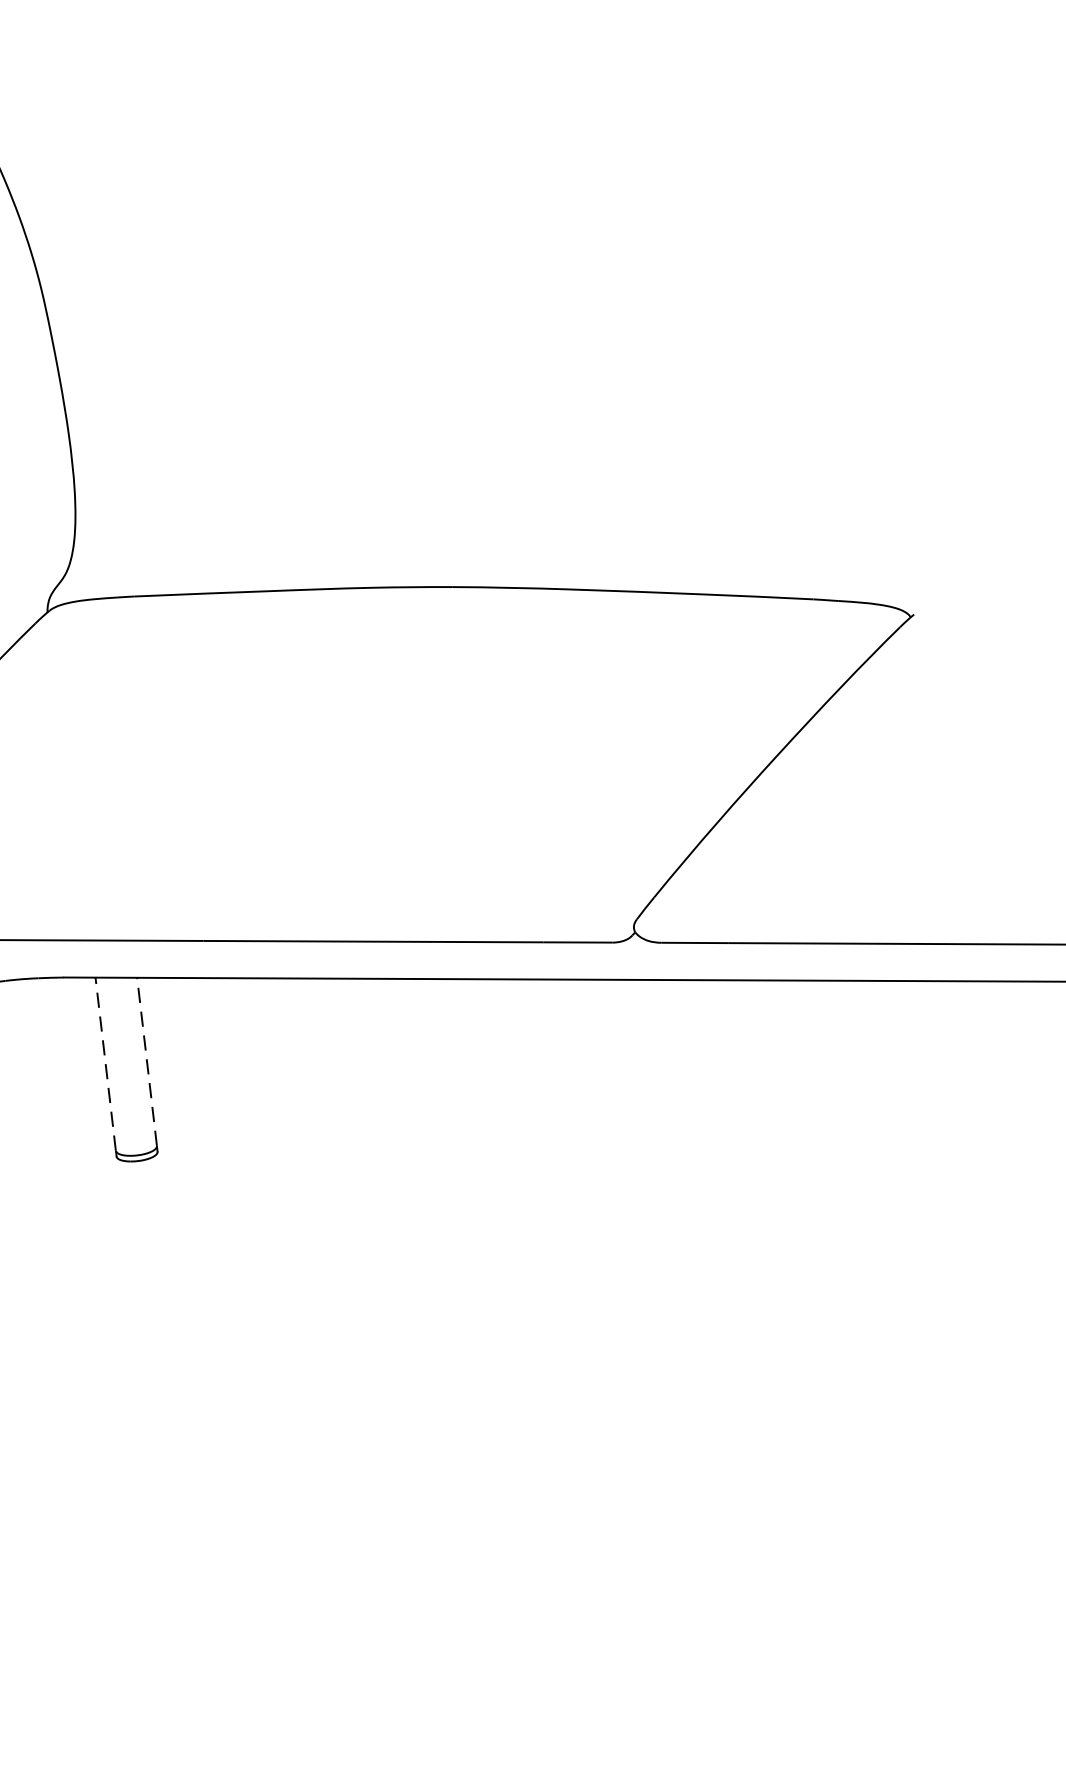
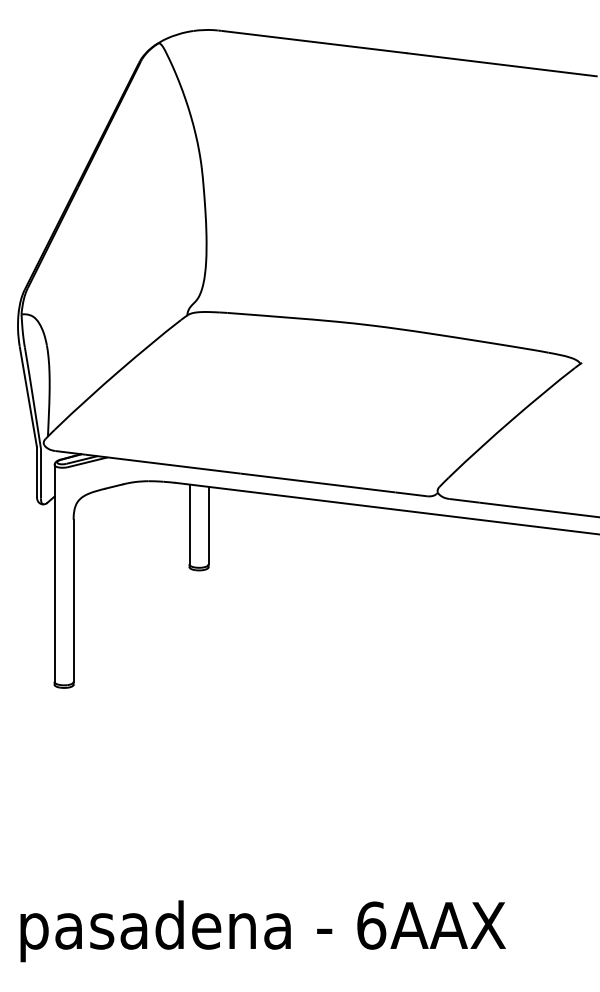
line: (146, 1061) -> (208, 525), dashed -> solid
line: (105, 1064) -> (189, 524), dashed -> solid

